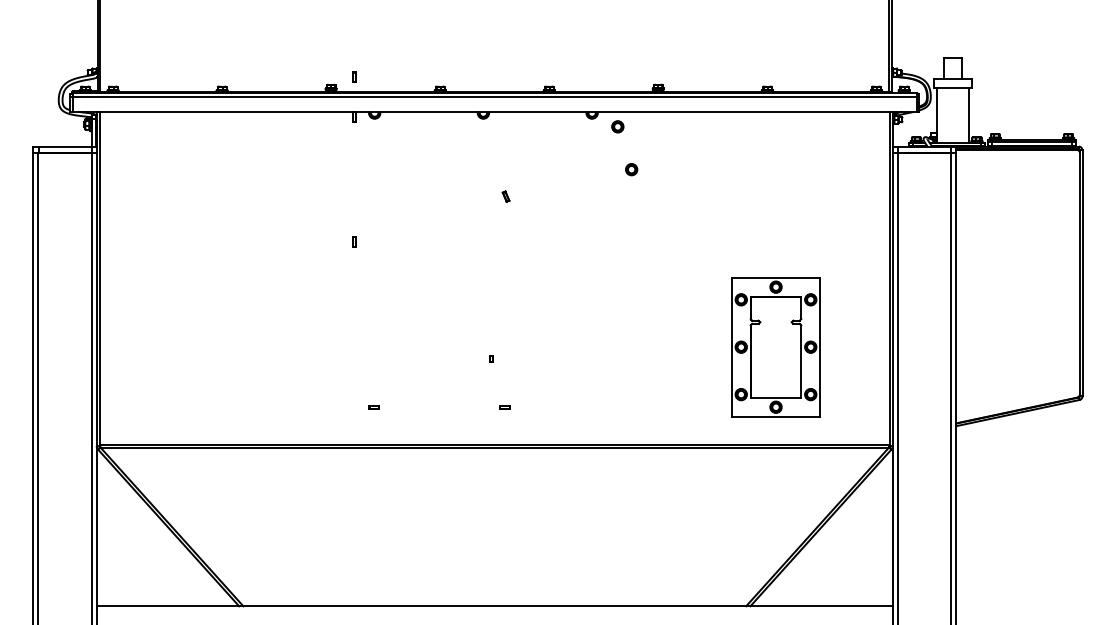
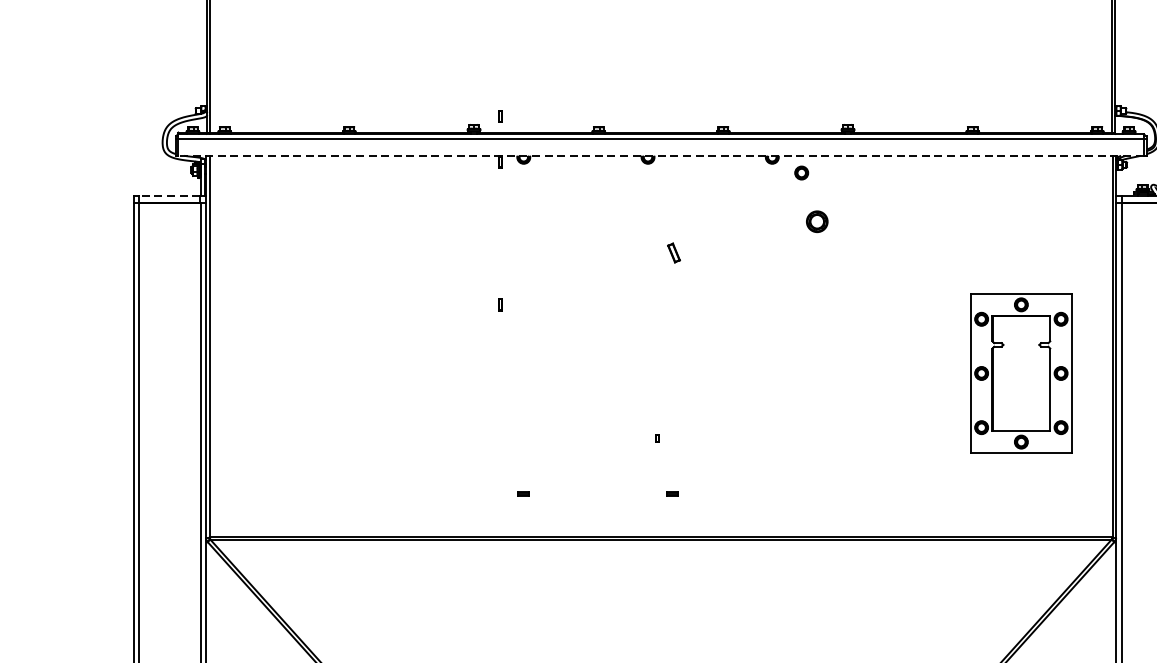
line: (494, 111) -> (660, 155), solid -> dashed
line: (65, 146) -> (170, 195), solid -> dashed
part: (631, 169) -> (817, 221), size x1.6
part: (505, 196) -> (673, 252), size x1.6
part: (775, 347) -> (1020, 373), moved

